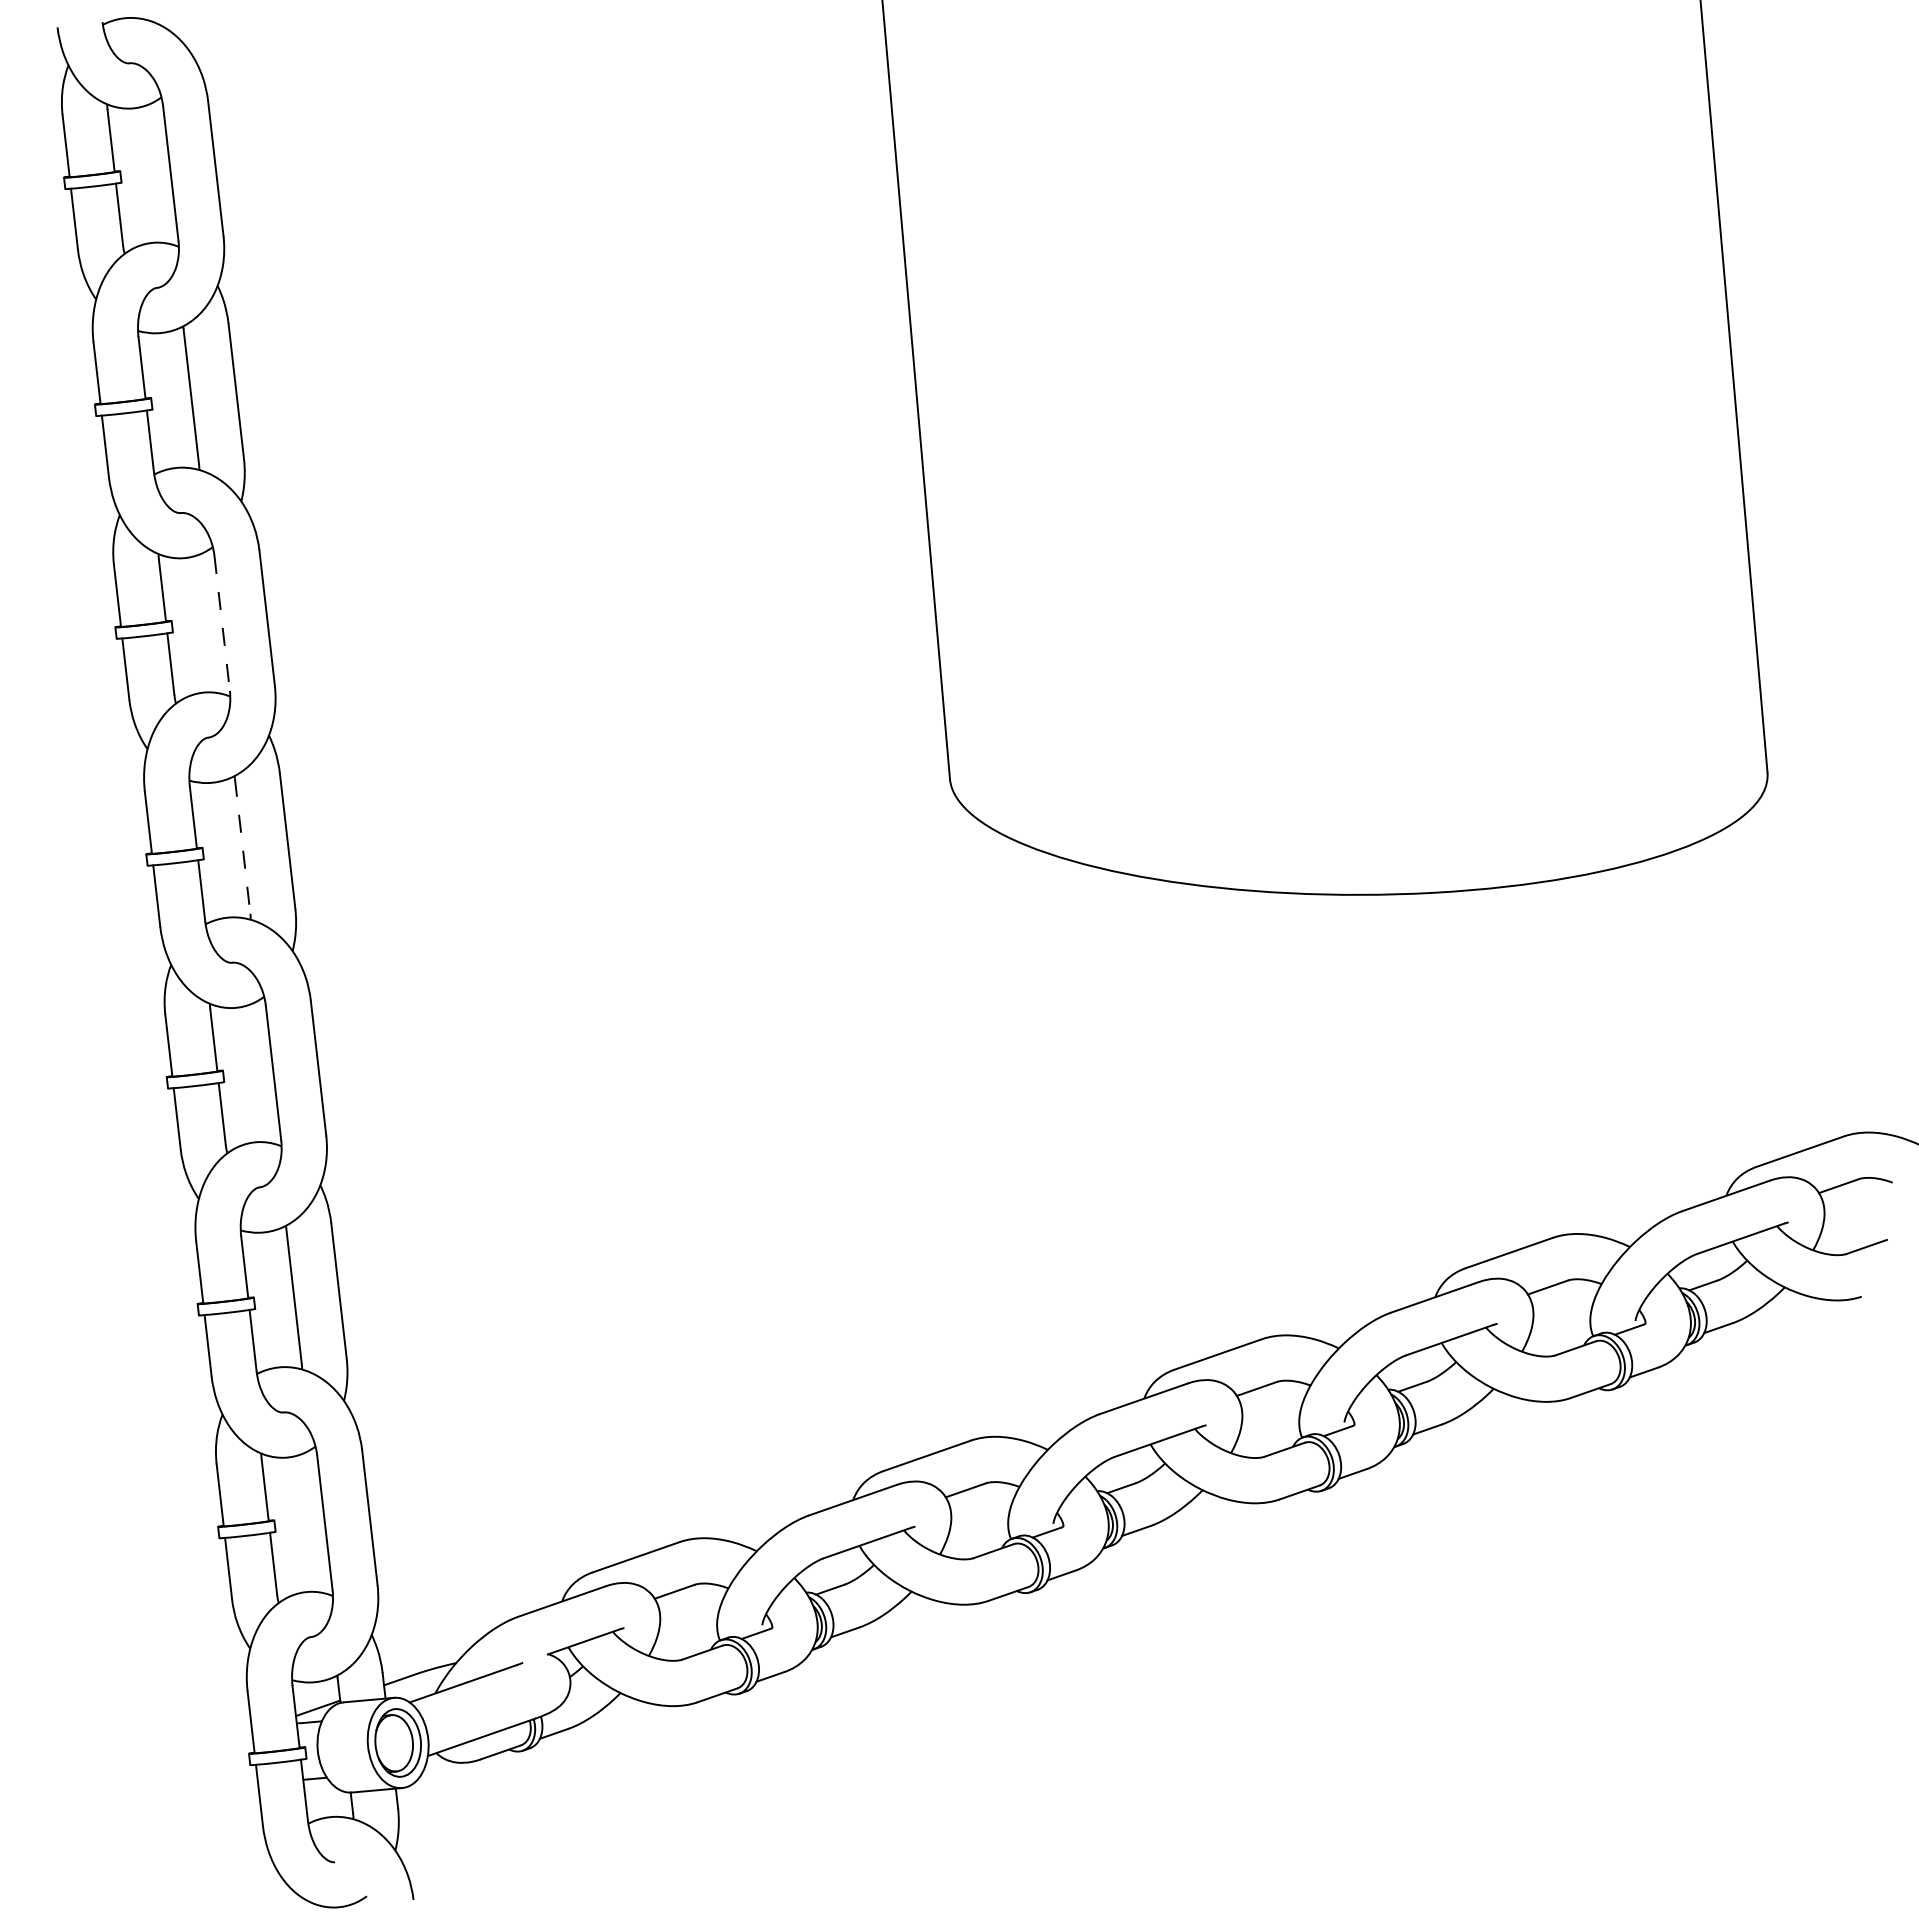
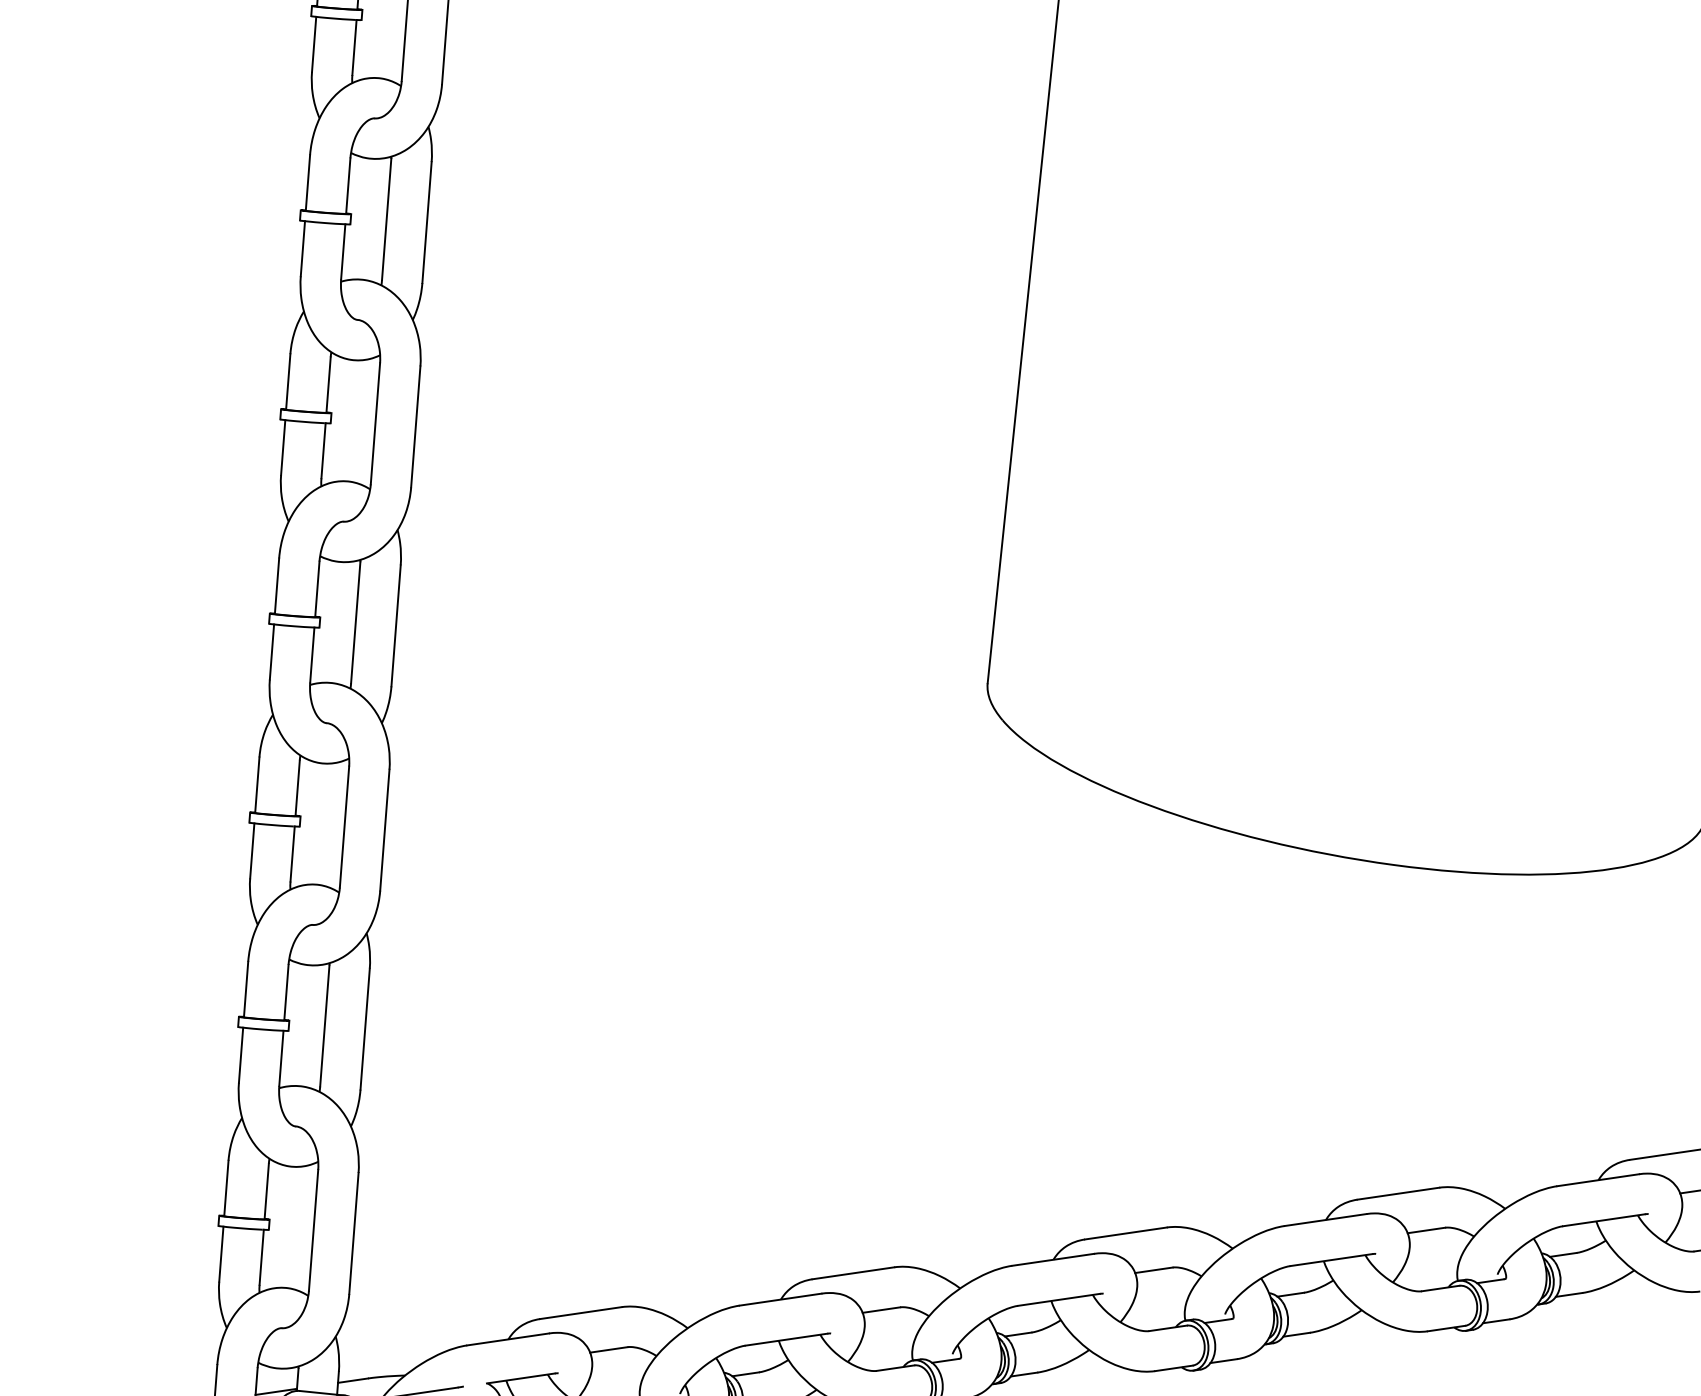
line: (222, 623) -> (375, 423), dashed -> solid
line: (242, 846) -> (355, 622), dashed -> solid

